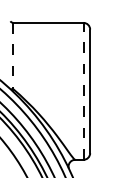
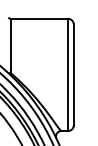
line: (12, 56) -> (10, 46), dashed -> solid
line: (83, 90) -> (68, 74), dashed -> solid

